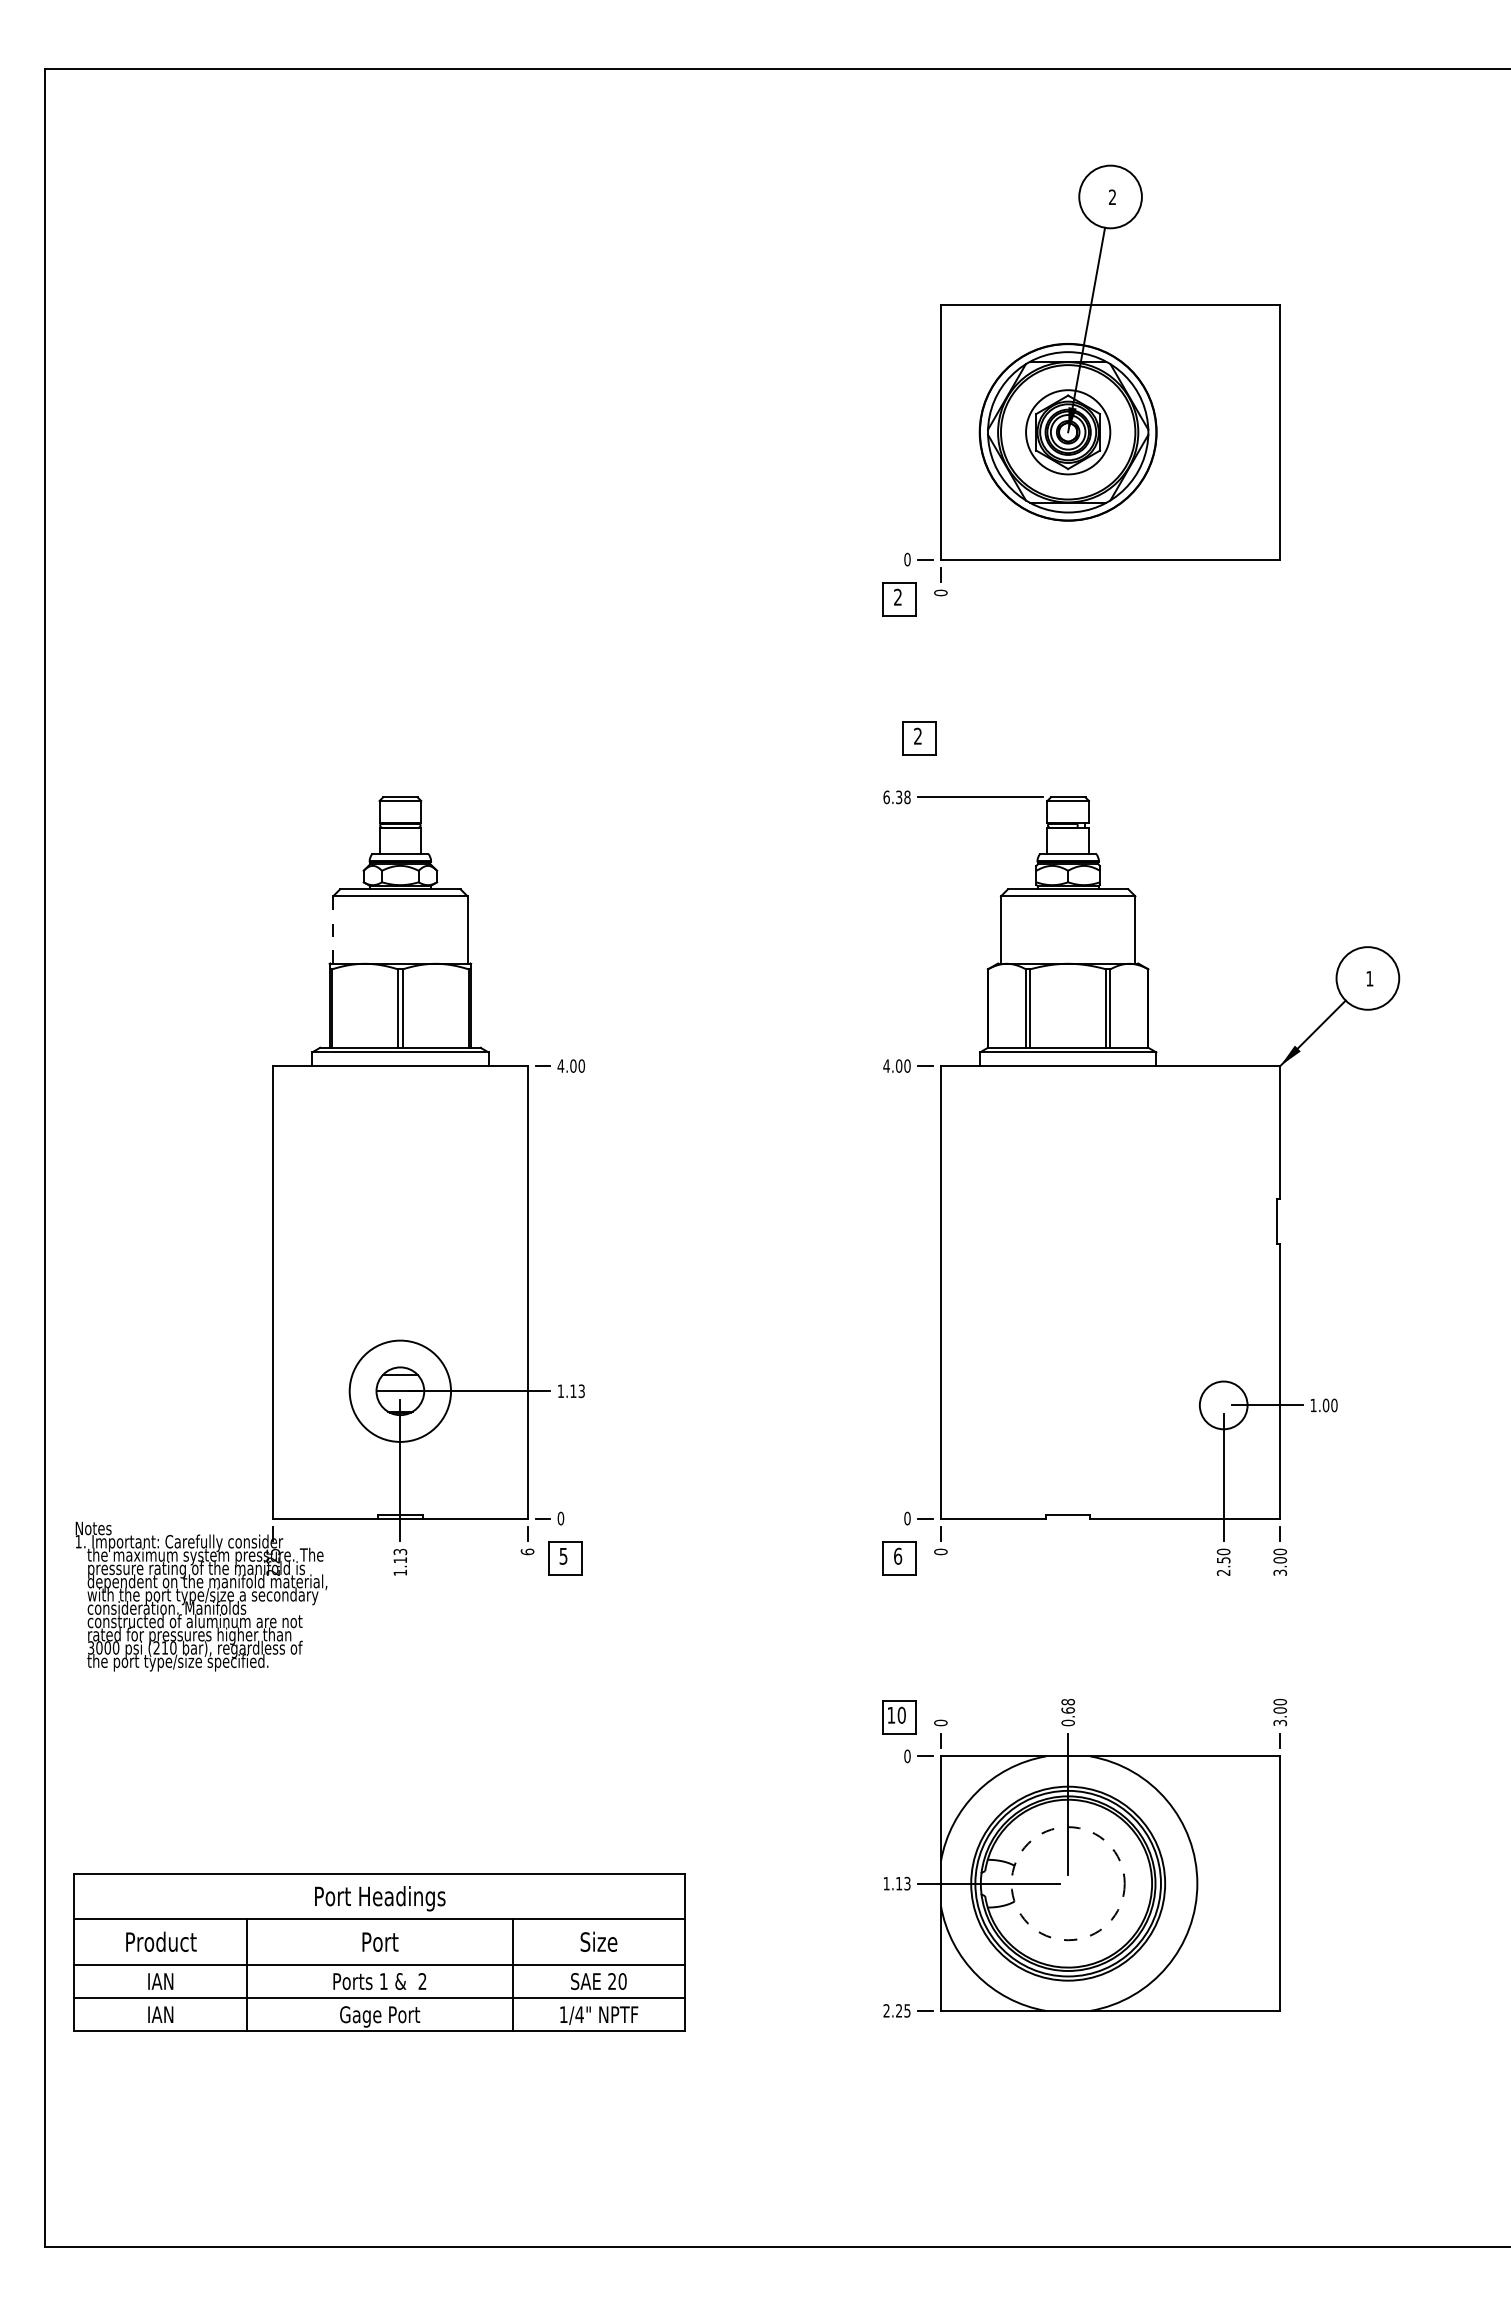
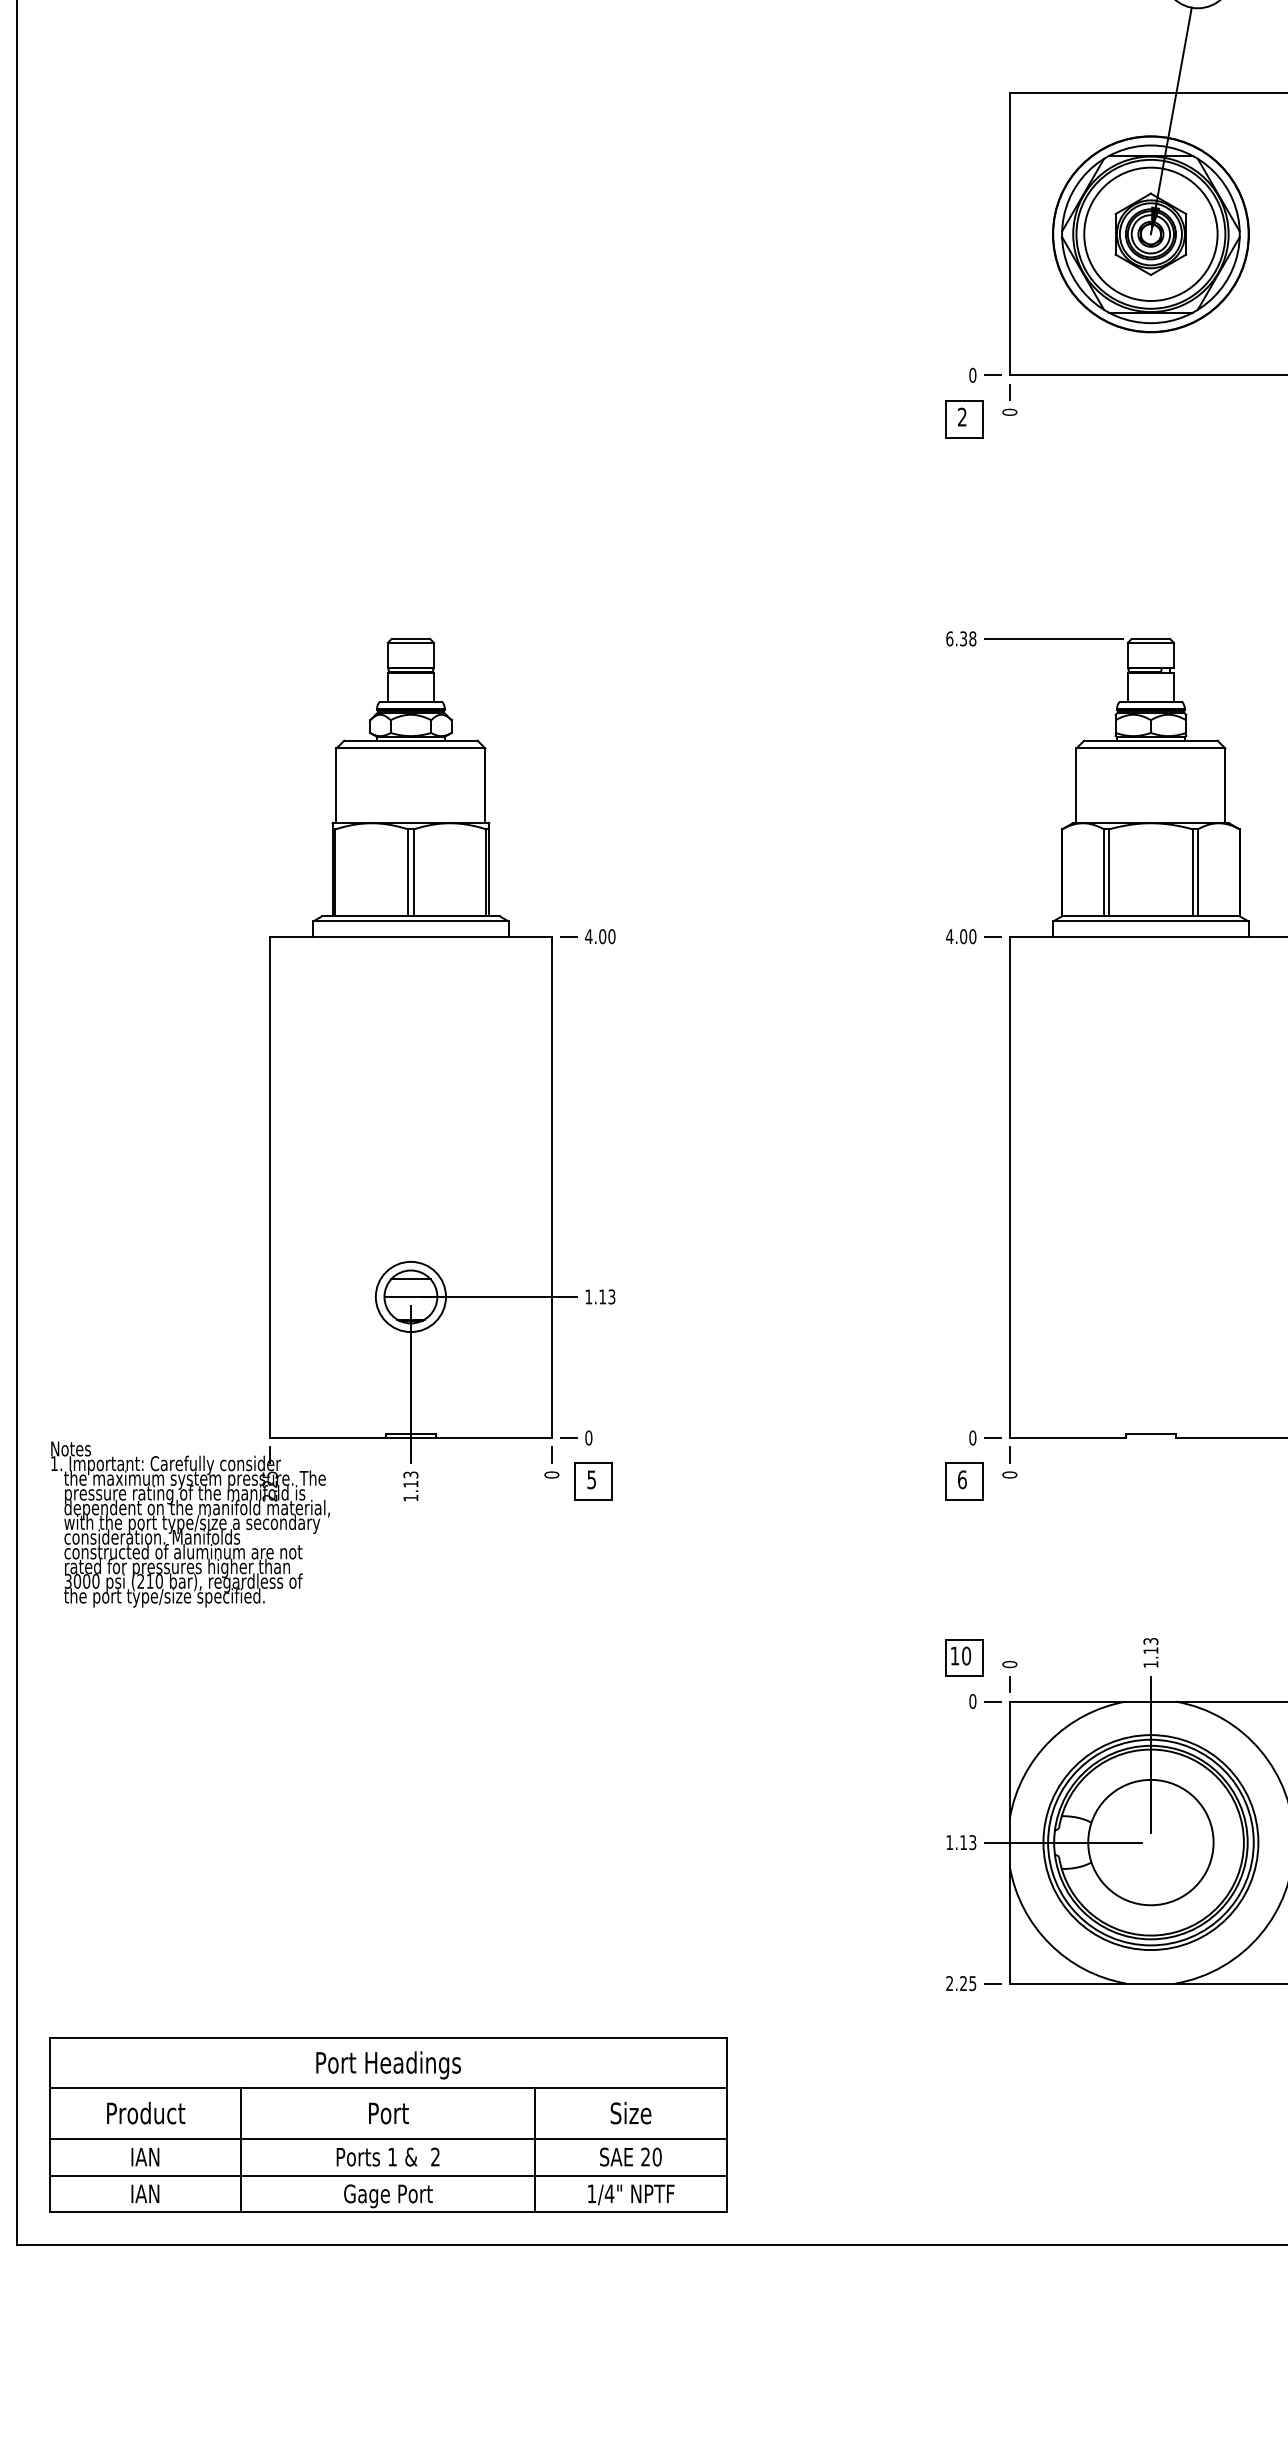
circle: (1068, 432) -> (1151, 234), size x1.43
part: (919, 738) -> (986, 573), removed
line: (333, 929) -> (336, 785), dashed -> solid
circle: (400, 1390) -> (411, 1296), size x0.62
text: (526, 1551) -> (550, 1474), 6 -> 0
text: (1067, 1712) -> (1150, 1652), 0.68 -> 1.13
circle: (1067, 1883) -> (1150, 1842), dashed -> solid
part: (379, 1952) -> (387, 2124), moved

